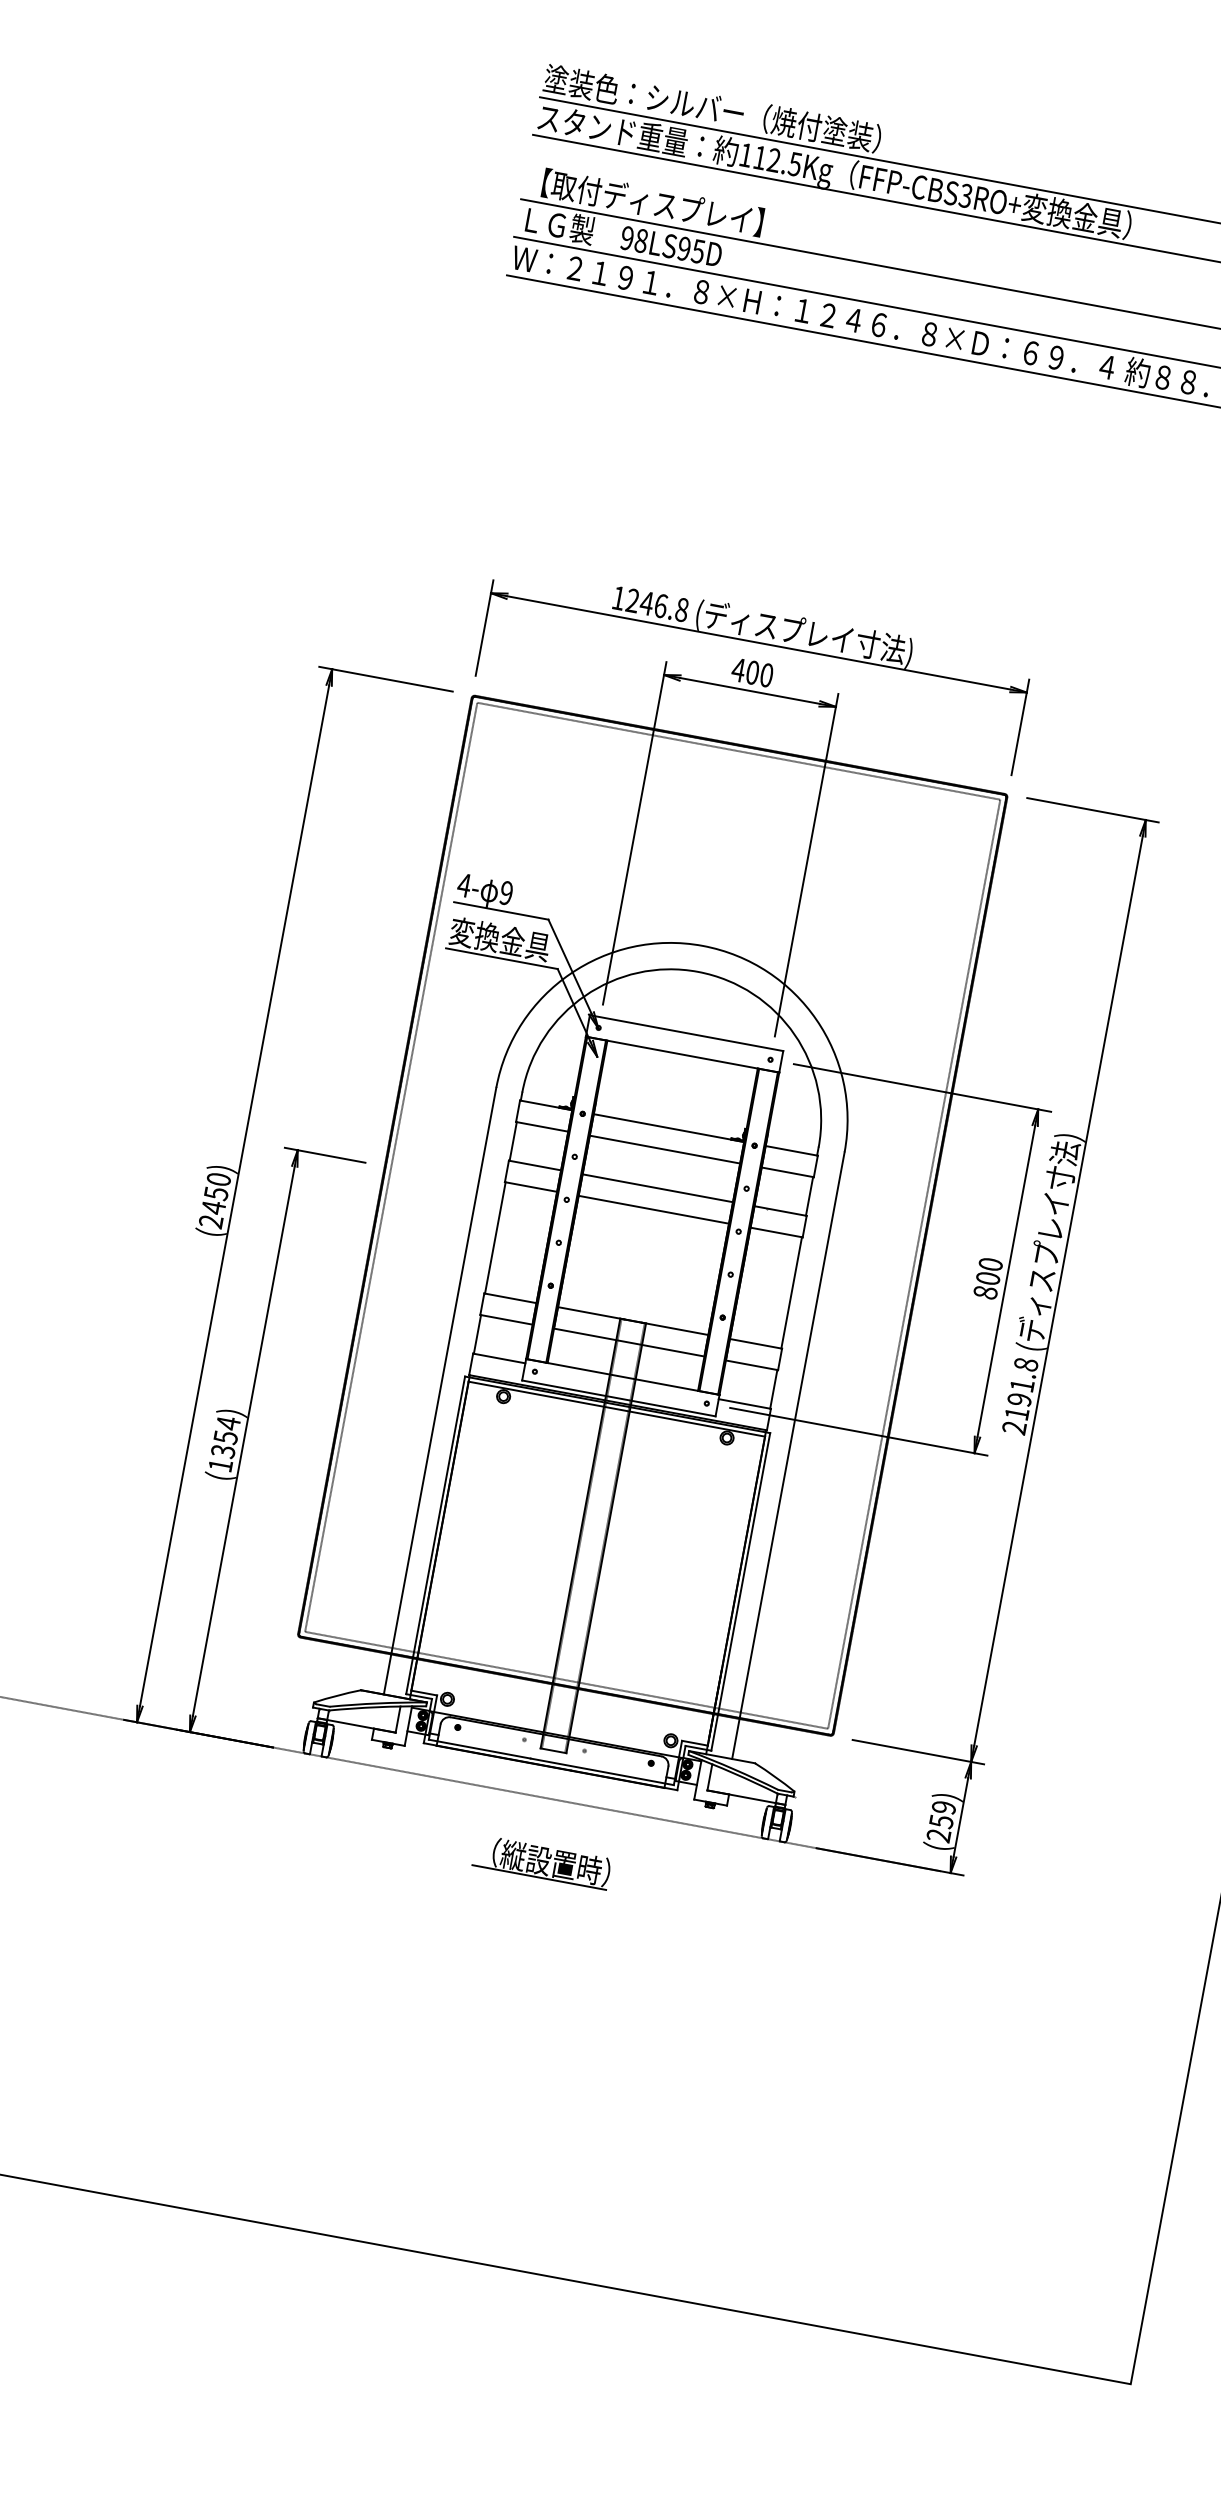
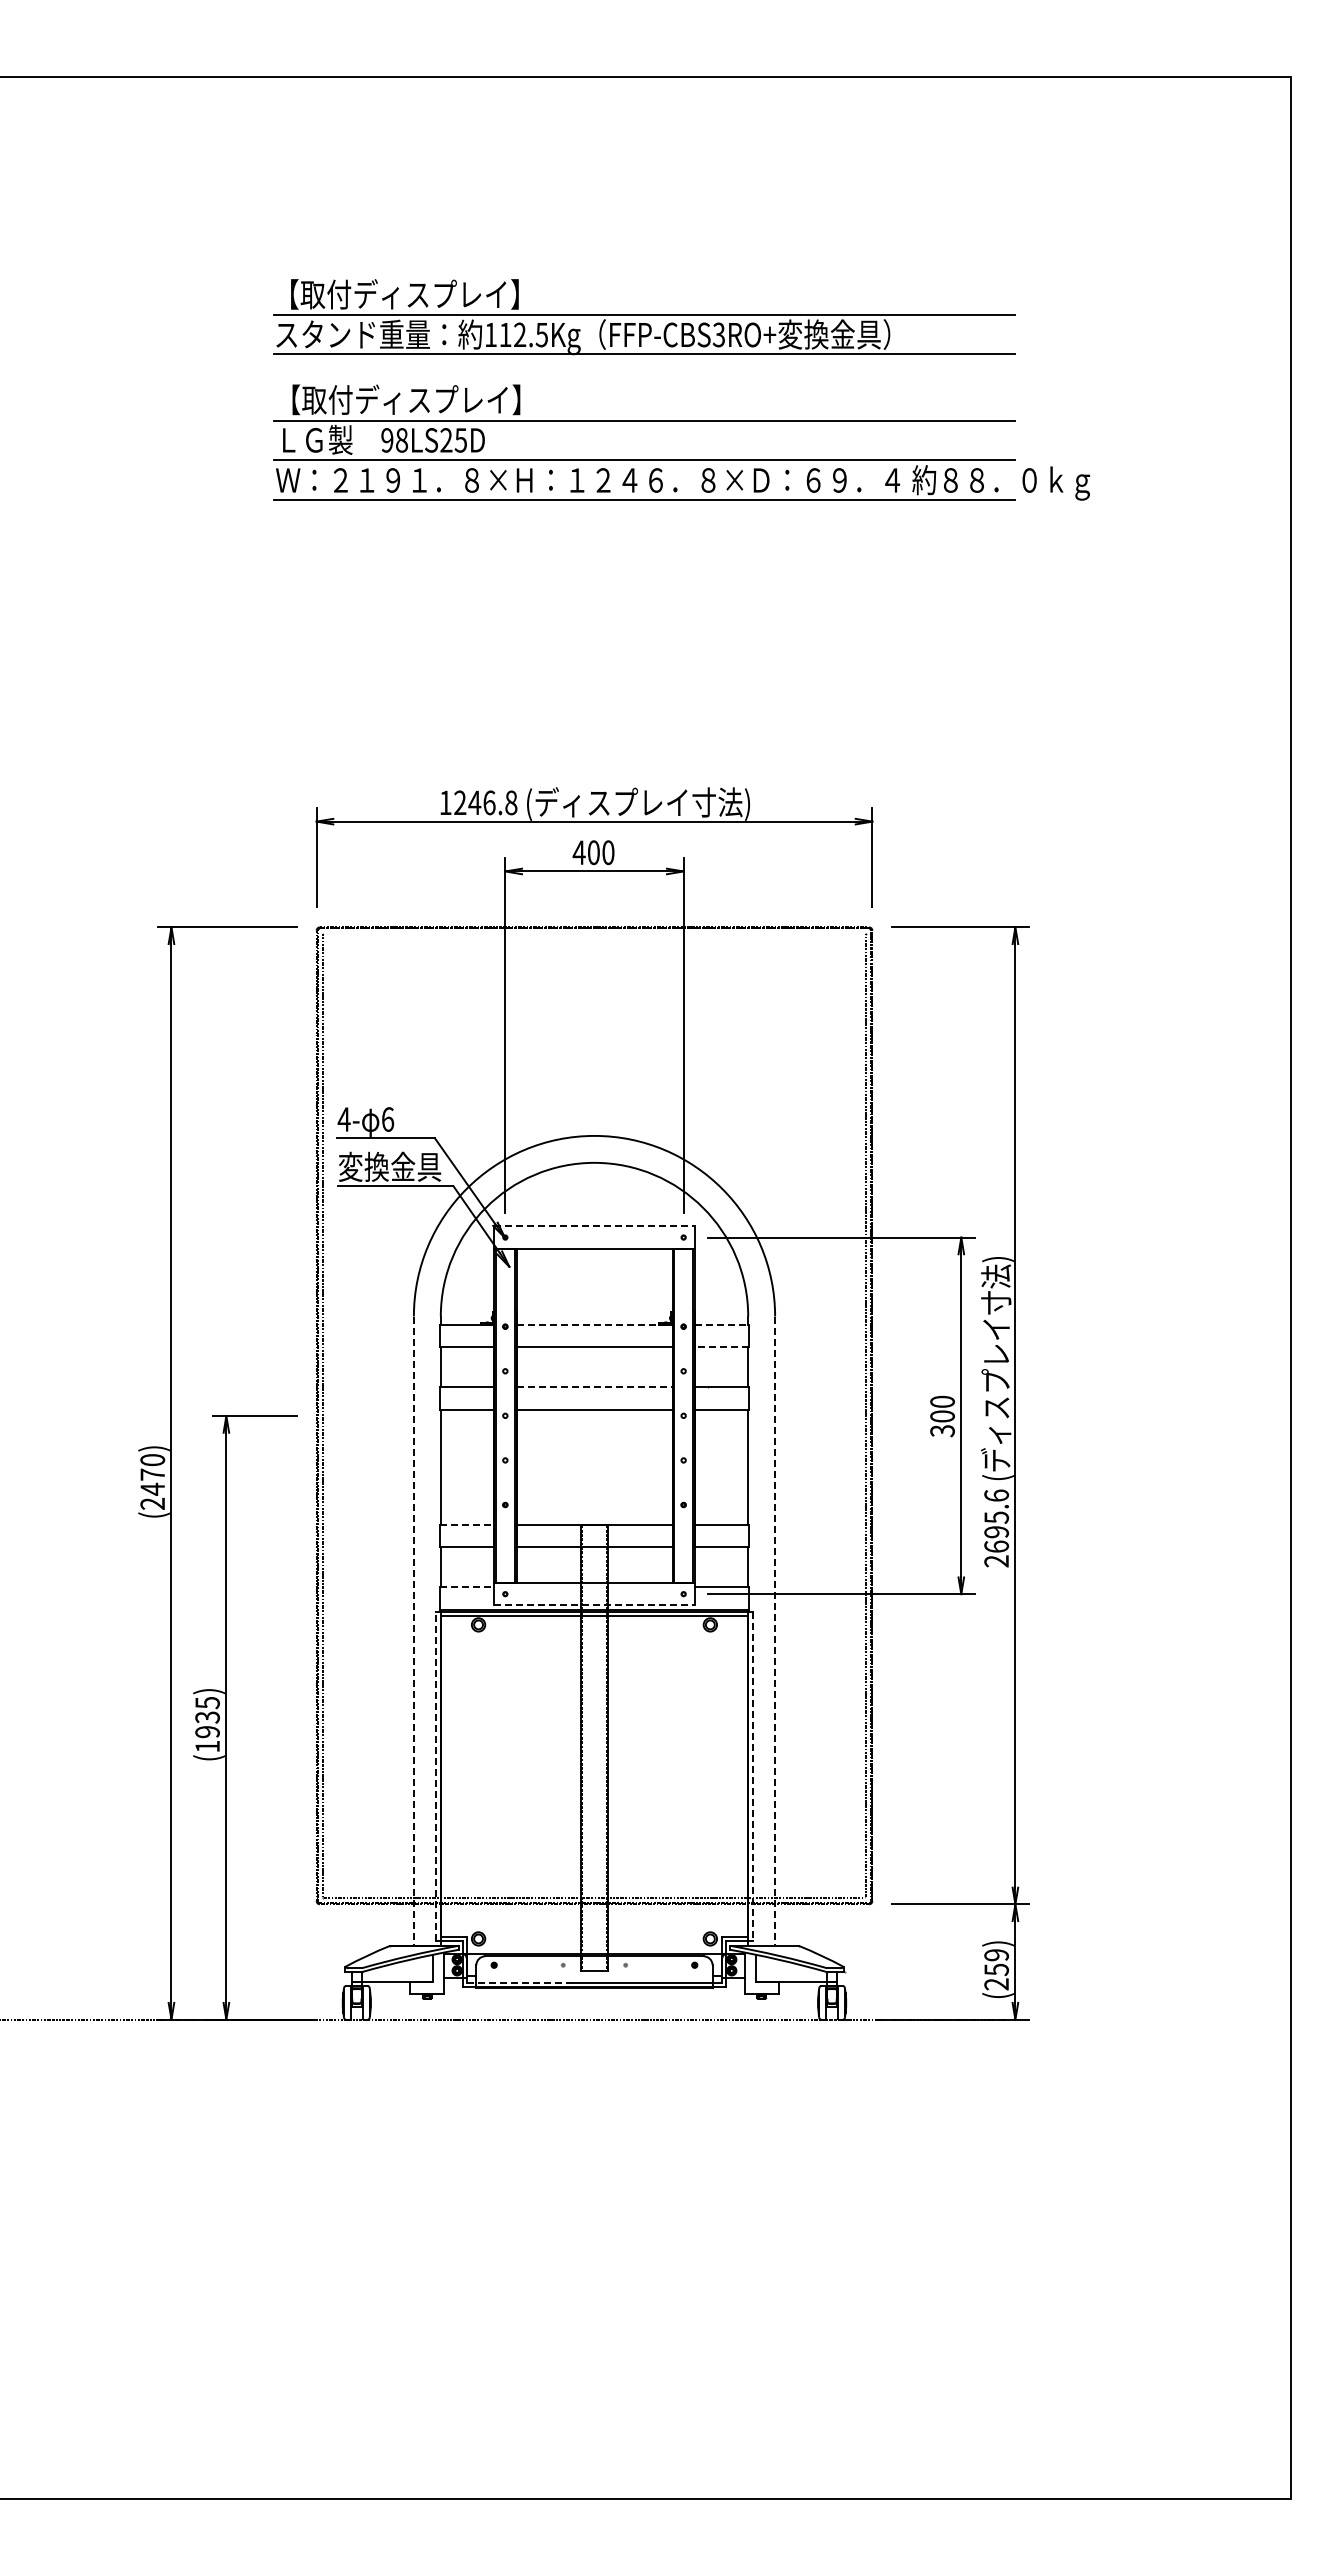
text: (712, 108) -> (448, 294), 塗装色：シルバー（焼付塗装） -> 【取付ディスプレイ】
text: (684, 249) -> (446, 440), 98LS95D -> 98LS25D
line: (738, 751) -> (594, 934), removed
text: (506, 893) -> (387, 1119), 9 -> 6
line: (687, 1033) -> (595, 1226), solid -> dashed
line: (670, 1127) -> (595, 1324), solid -> dashed
line: (792, 1150) -> (722, 1324), solid -> dashed
line: (787, 1172) -> (721, 1347), solid -> dashed
line: (658, 1188) -> (595, 1387), solid -> dashed
text: (216, 1193) -> (152, 1474), (2450) -> (2470)
text: (985, 1293) -> (942, 1431), 800 -> 300
line: (510, 1298) -> (467, 1525), solid -> dashed
line: (499, 1358) -> (467, 1587), solid -> dashed
text: (1021, 1388) -> (996, 1520), 2191.8 -> 2695.6
line: (439, 1391) -> (413, 1631), solid -> dashed
line: (619, 1398) -> (595, 1605), solid -> dashed
text: (225, 1437) -> (207, 1717), (1354) -> (1935)
line: (788, 1456) -> (775, 1631), solid -> dashed
line: (435, 1535) -> (436, 1776), solid -> dashed
line: (740, 1591) -> (752, 1776), solid -> dashed
line: (480, 1748) -> (520, 1982), solid -> dashed
part: (541, 1862) -> (603, 2084), removed

